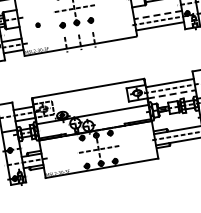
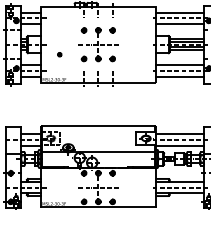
line: (157, 15) -> (179, 65), dashed -> solid
line: (172, 94) -> (180, 145), dashed -> solid

